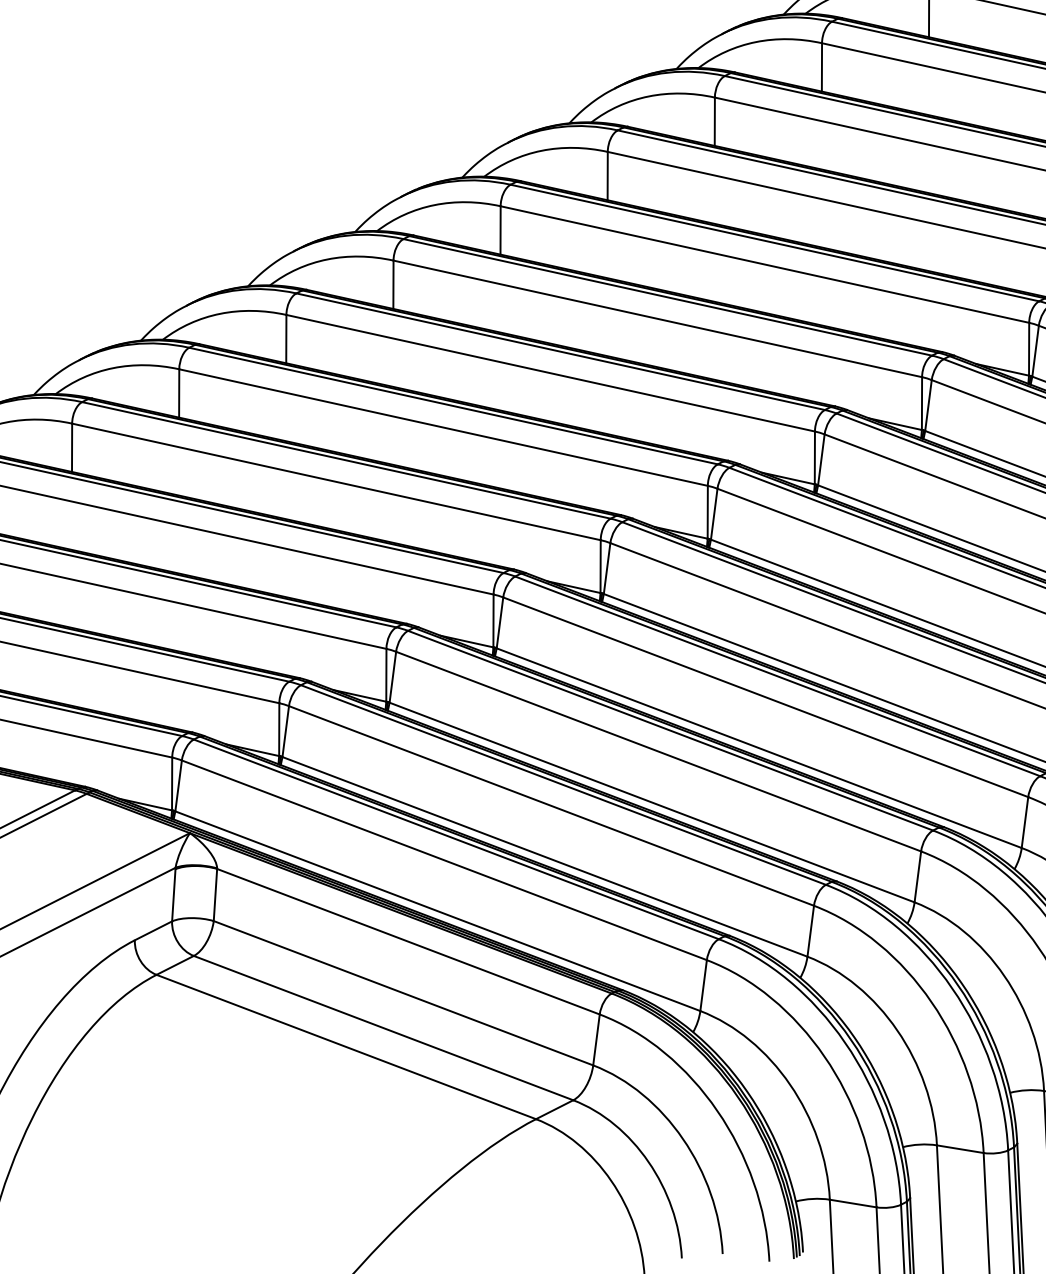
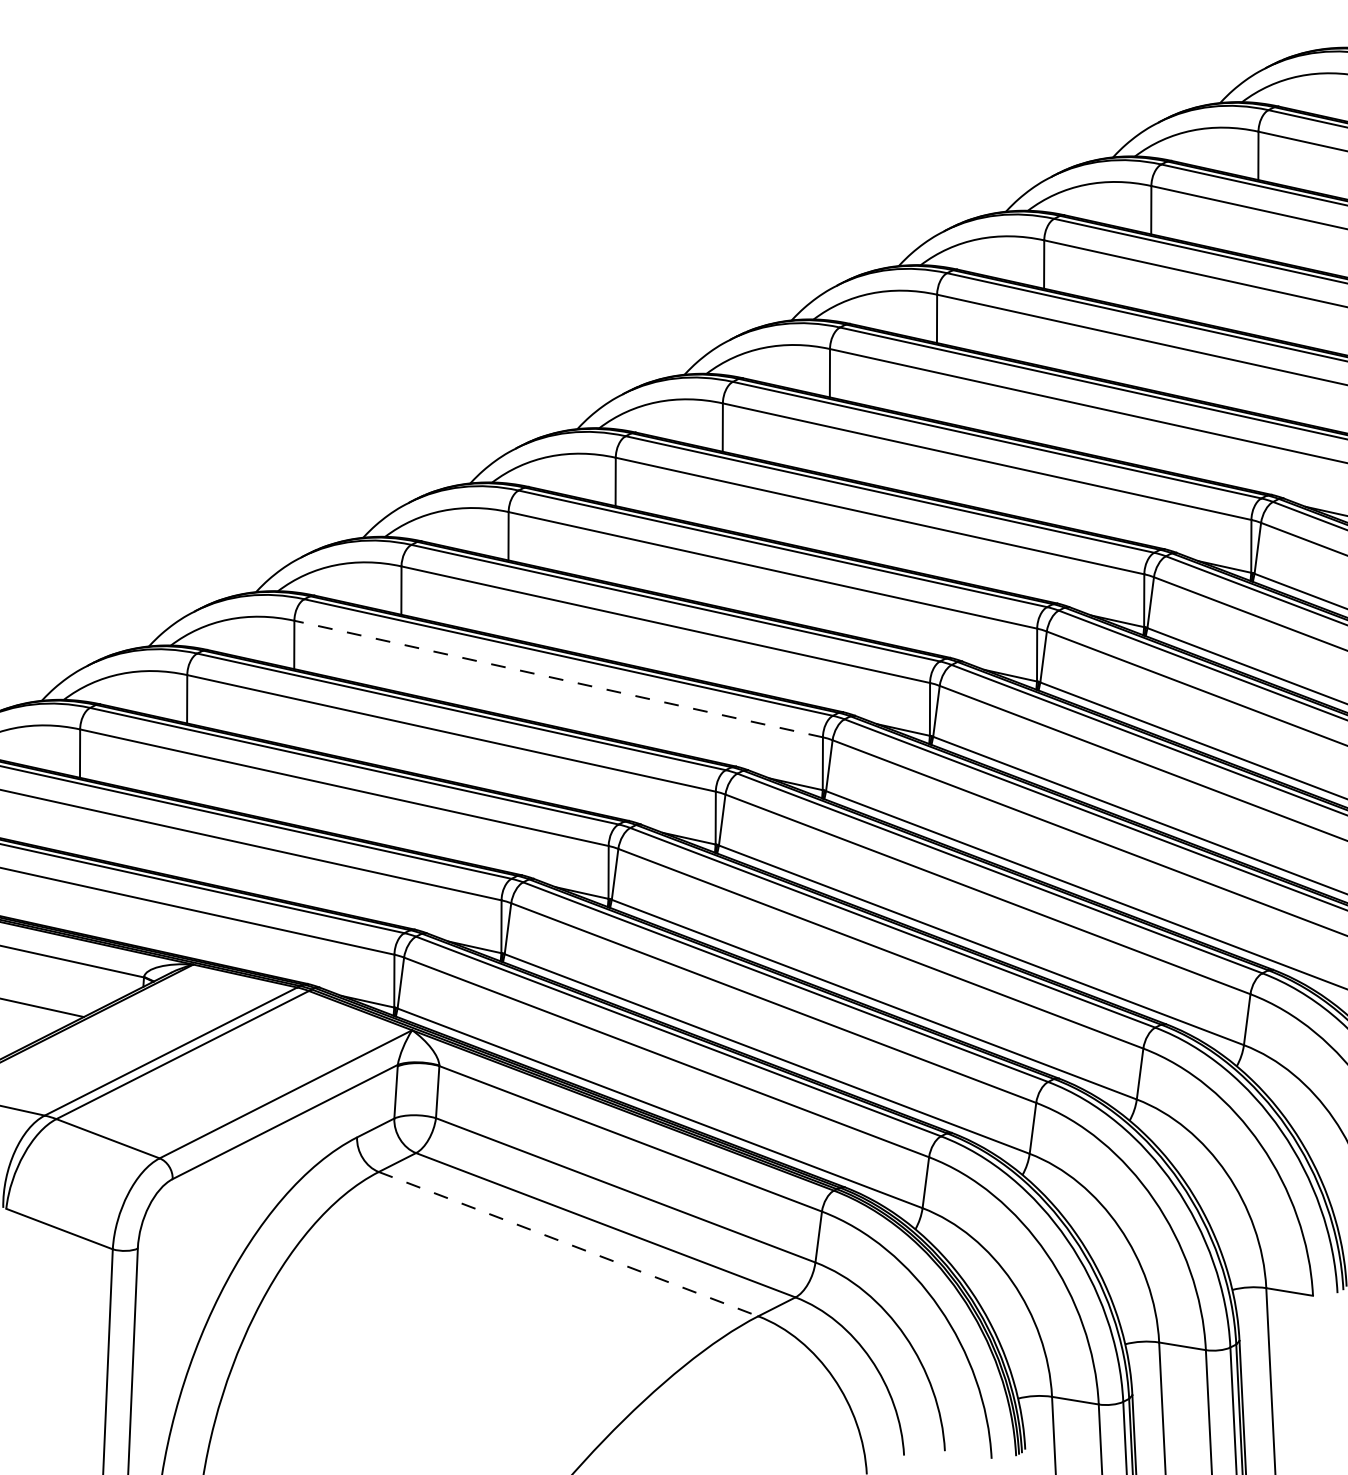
line: (336, 482) -> (558, 679), solid -> dashed
line: (346, 1047) -> (568, 1244), solid -> dashed

